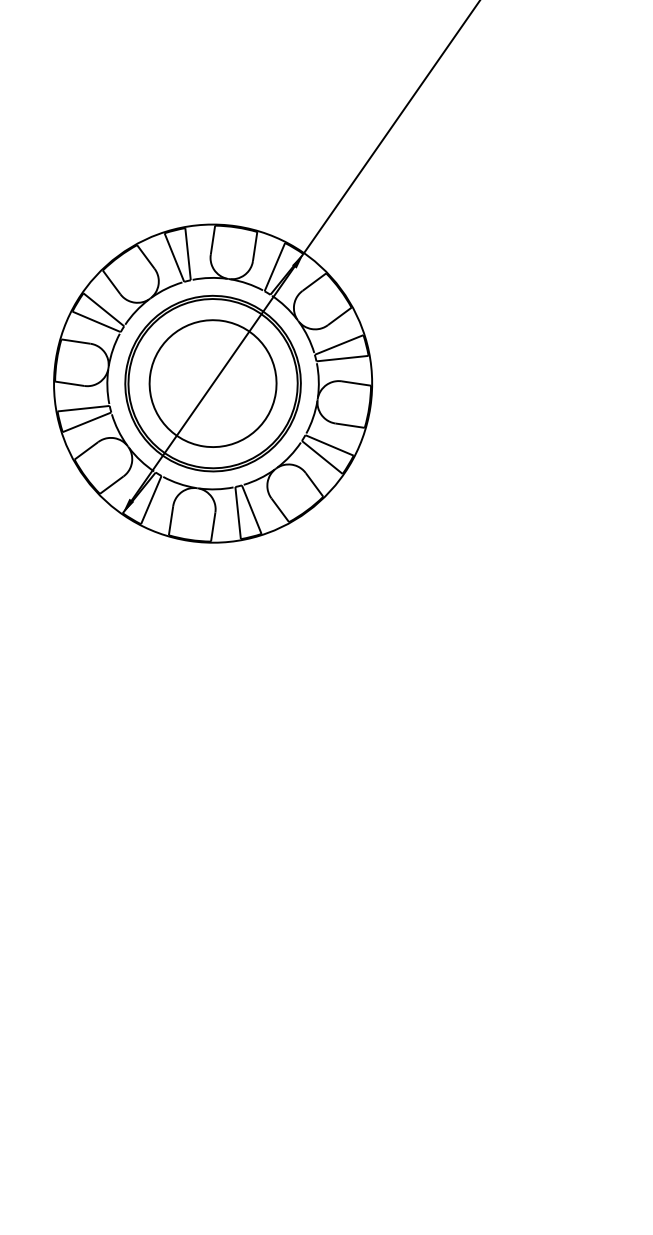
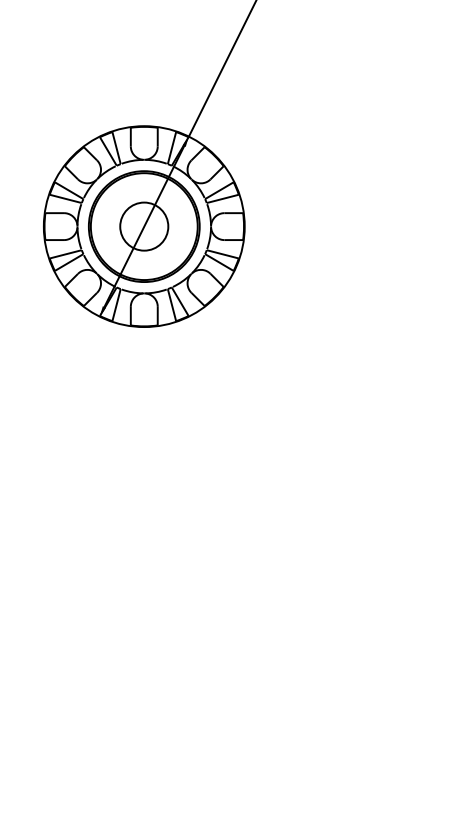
circle: (213, 383) -> (144, 226), size x0.6

